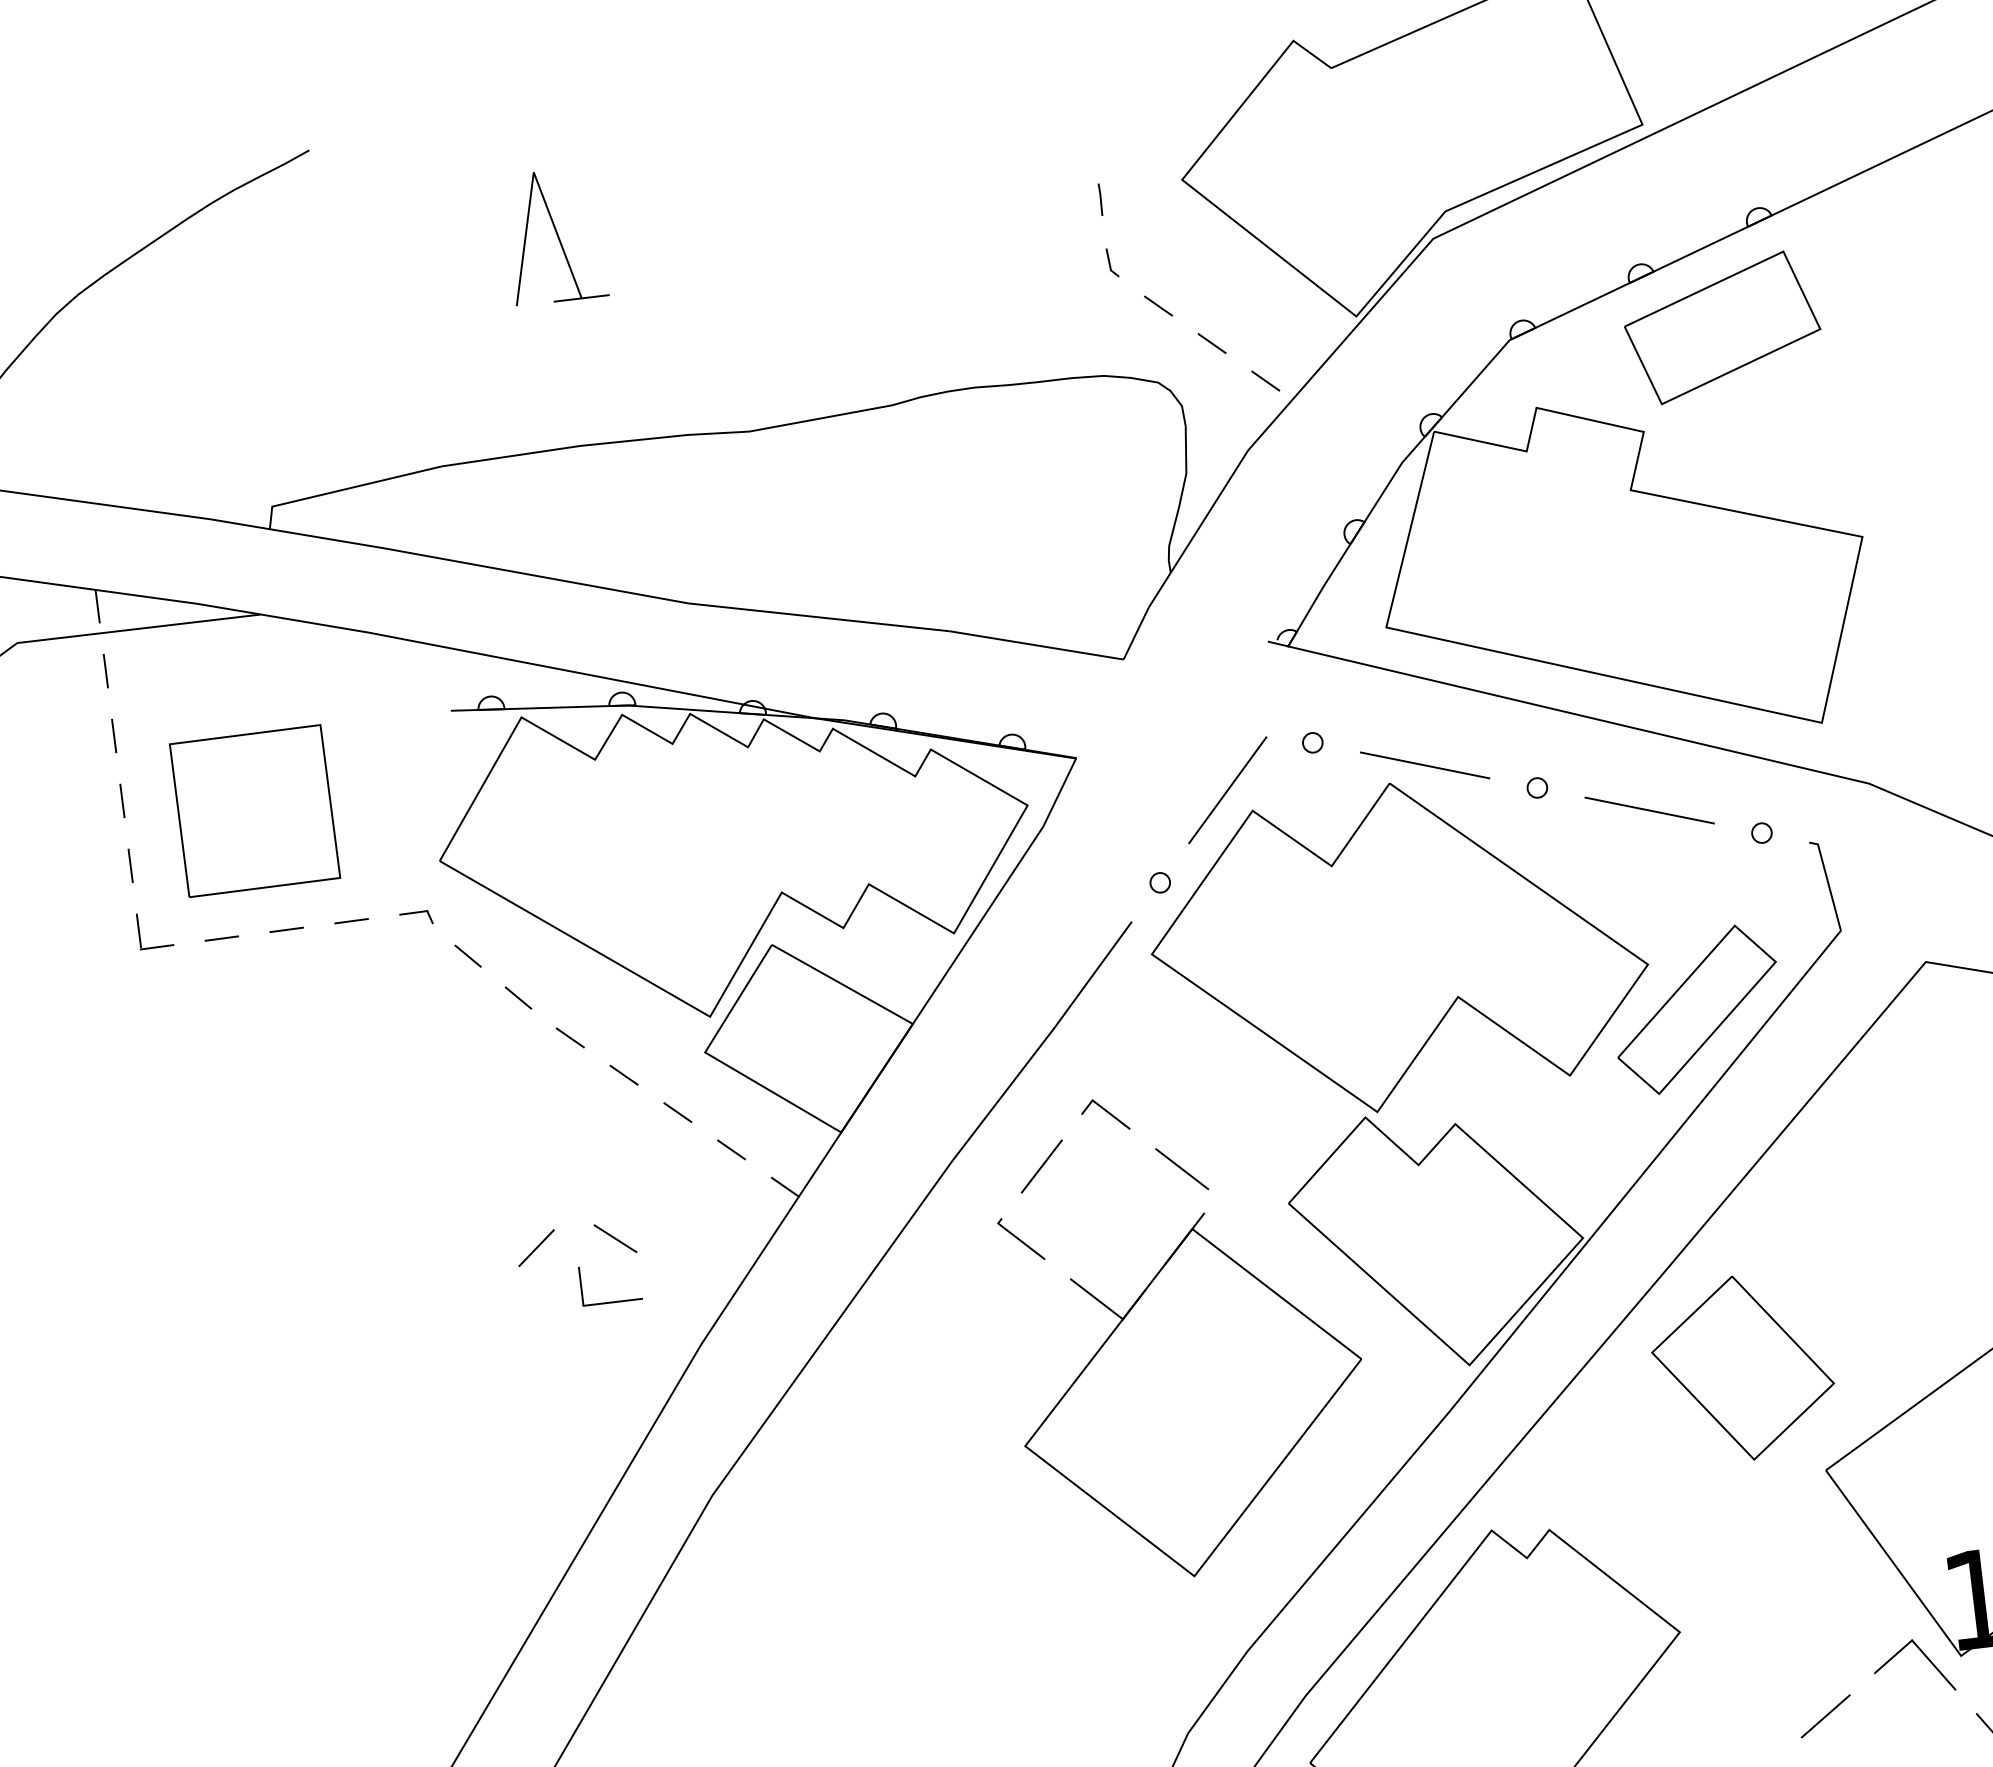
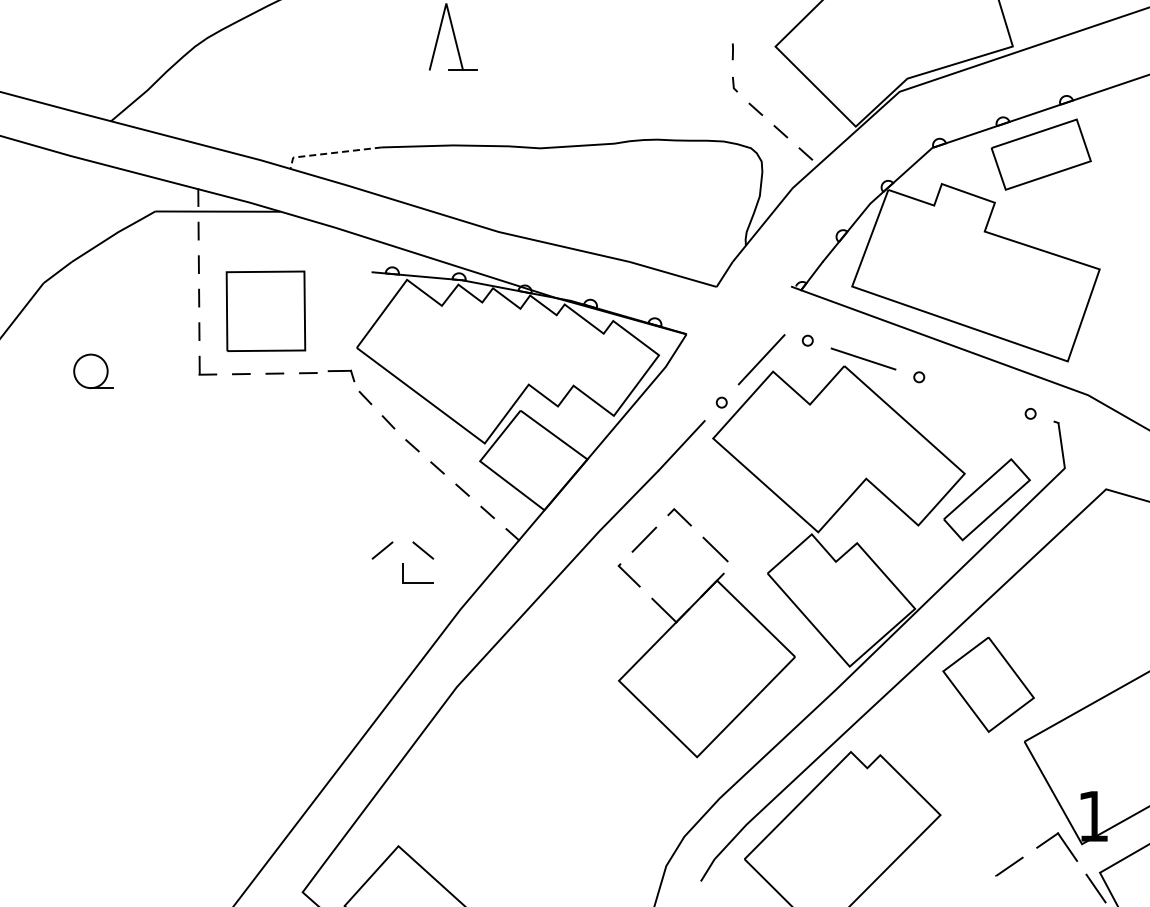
line: (343, 490) -> (330, 153), solid -> dashed
line: (1648, 810) -> (974, 395), removed
part: (416, 918) -> (341, 375), size x1.6

